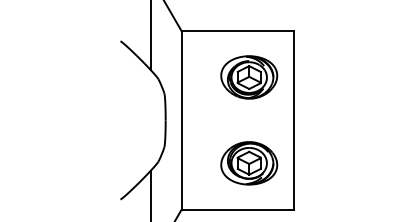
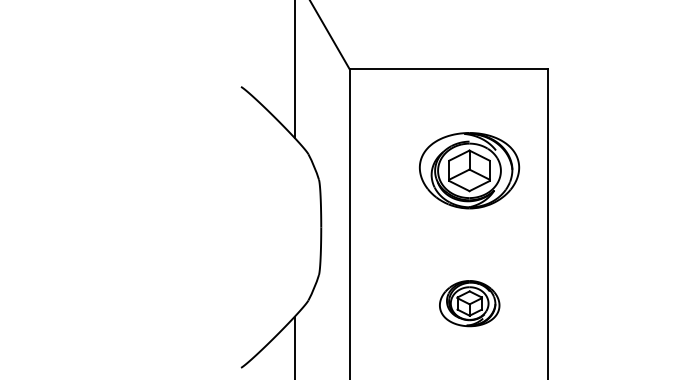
part: (249, 77) -> (469, 170), moved
part: (249, 163) -> (469, 303), size x0.6

